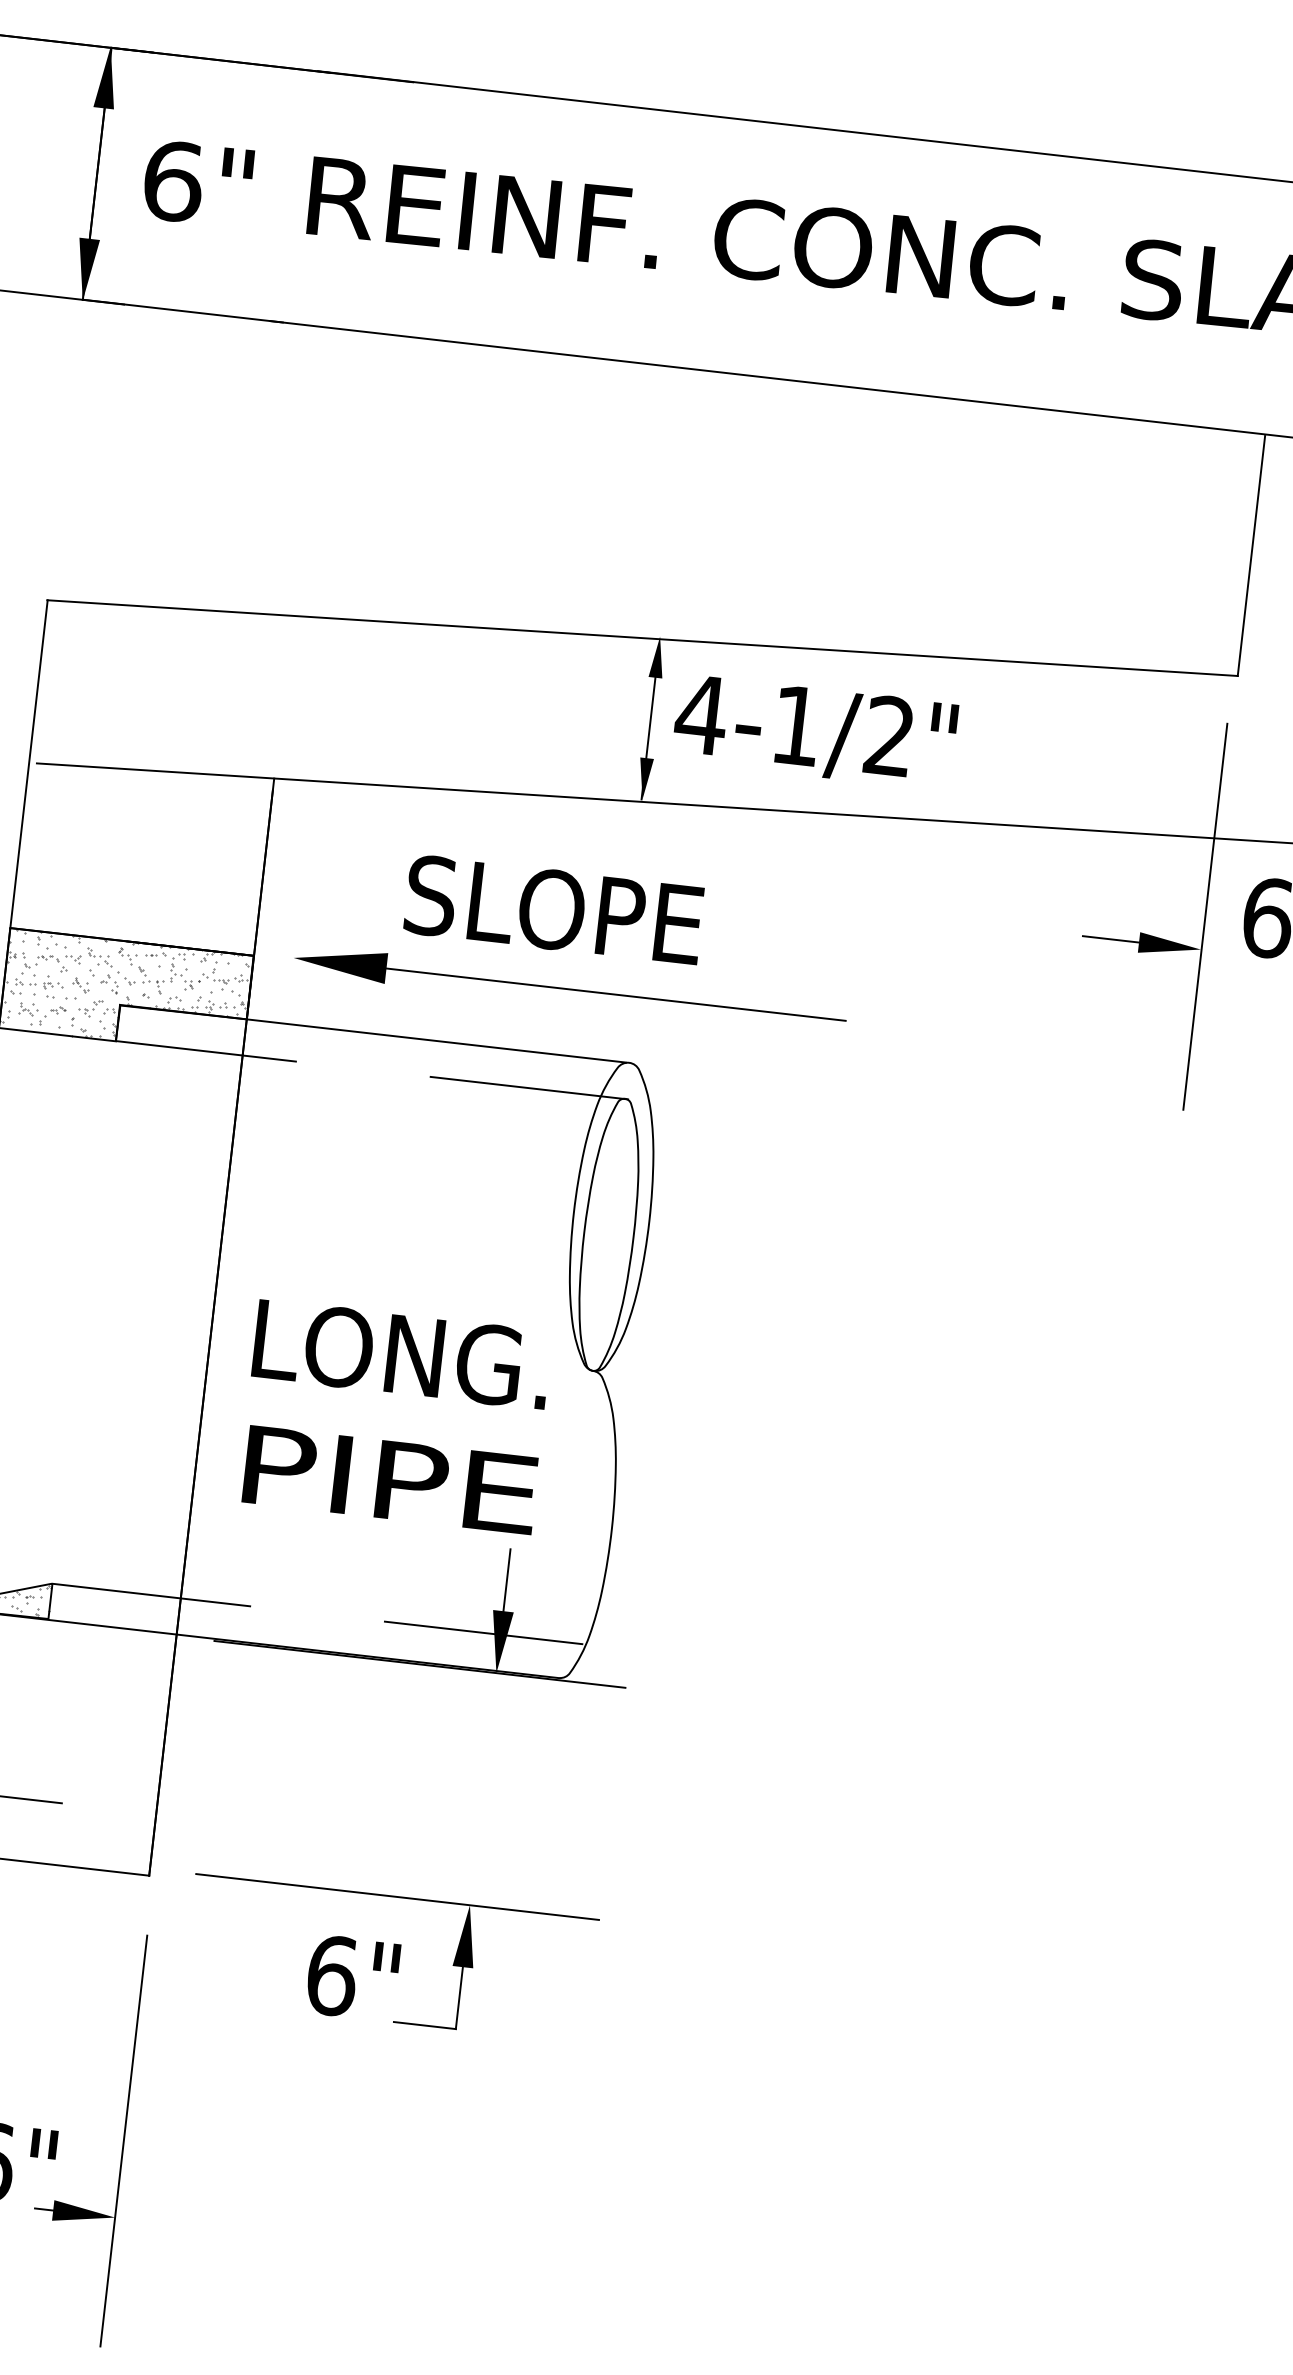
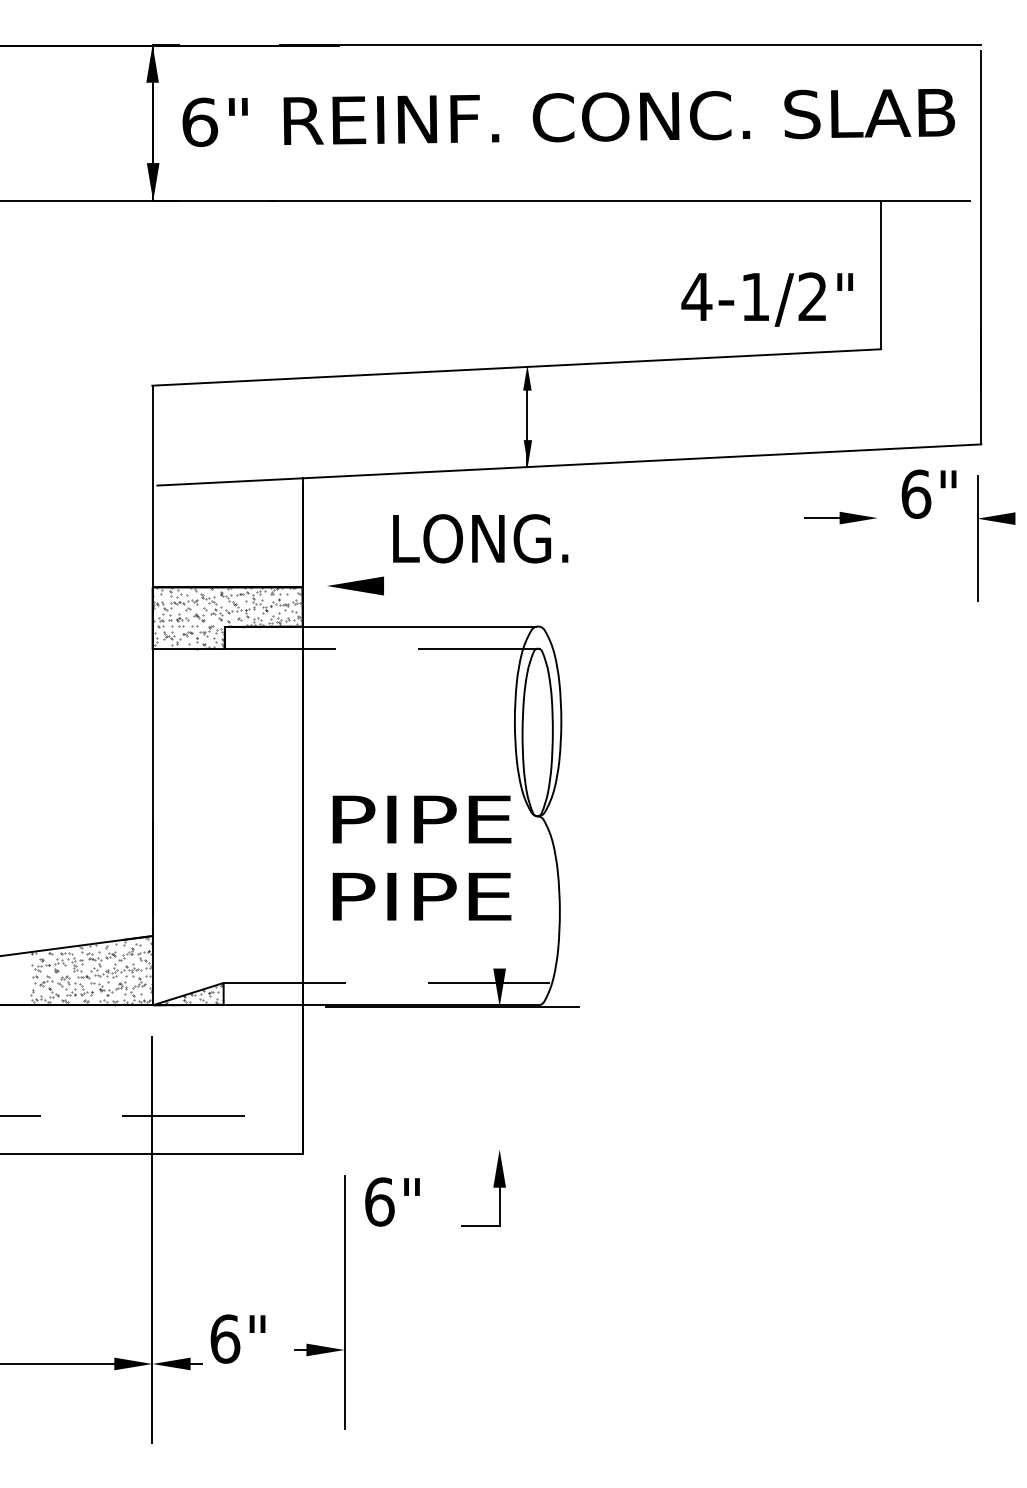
text: (813, 731) -> (766, 299), moved
text: (553, 909) -> (481, 538), SLOPE -> LONG.
line: (1205, 916) -> (878, 497), removed
line: (616, 995) -> (525, 586), removed
text: (402, 1354) -> (420, 819), LONG. -> PIPE
line: (506, 1580) -> (499, 949), removed
line: (398, 1896) -> (455, 1149), removed
text: (352, 1977) -> (392, 1201), moved
part: (123, 2140) -> (344, 1302), moved

